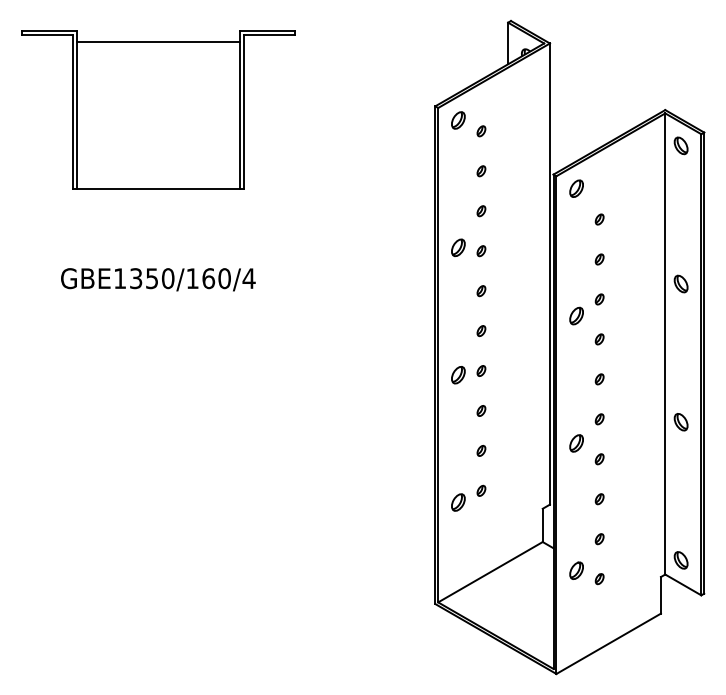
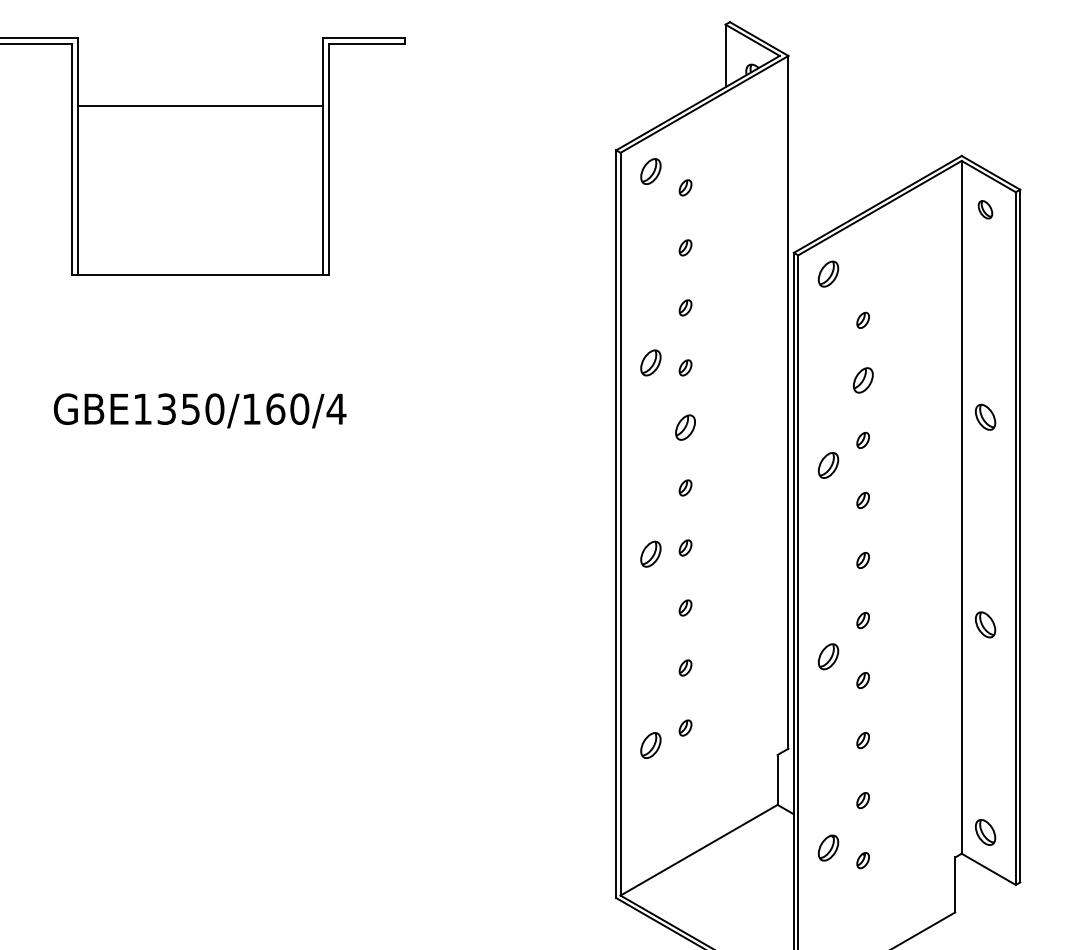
line: (157, 41) -> (198, 105), moved
part: (680, 145) -> (984, 209), size x0.7
part: (599, 259) -> (862, 380), size x1.6
part: (481, 291) -> (685, 428), size x1.6

